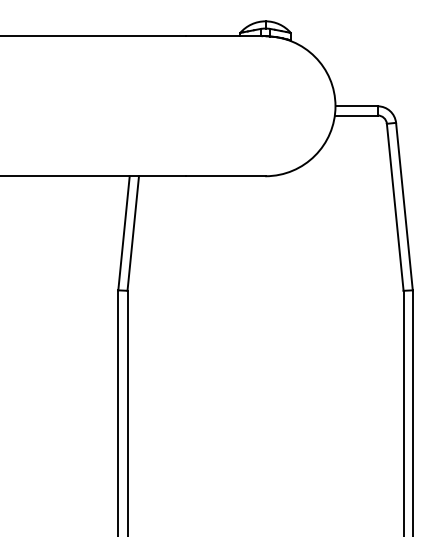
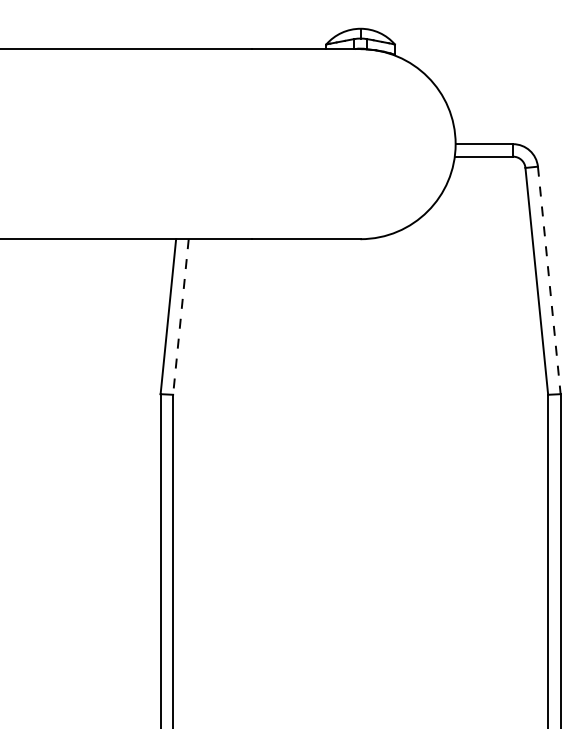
line: (404, 207) -> (549, 281), solid -> dashed
line: (133, 233) -> (181, 316), solid -> dashed

